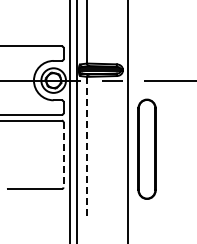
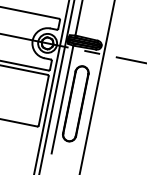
line: (87, 148) -> (62, 99), dashed -> solid
part: (146, 148) -> (75, 103), moved
line: (63, 154) -> (43, 100), dashed -> solid

